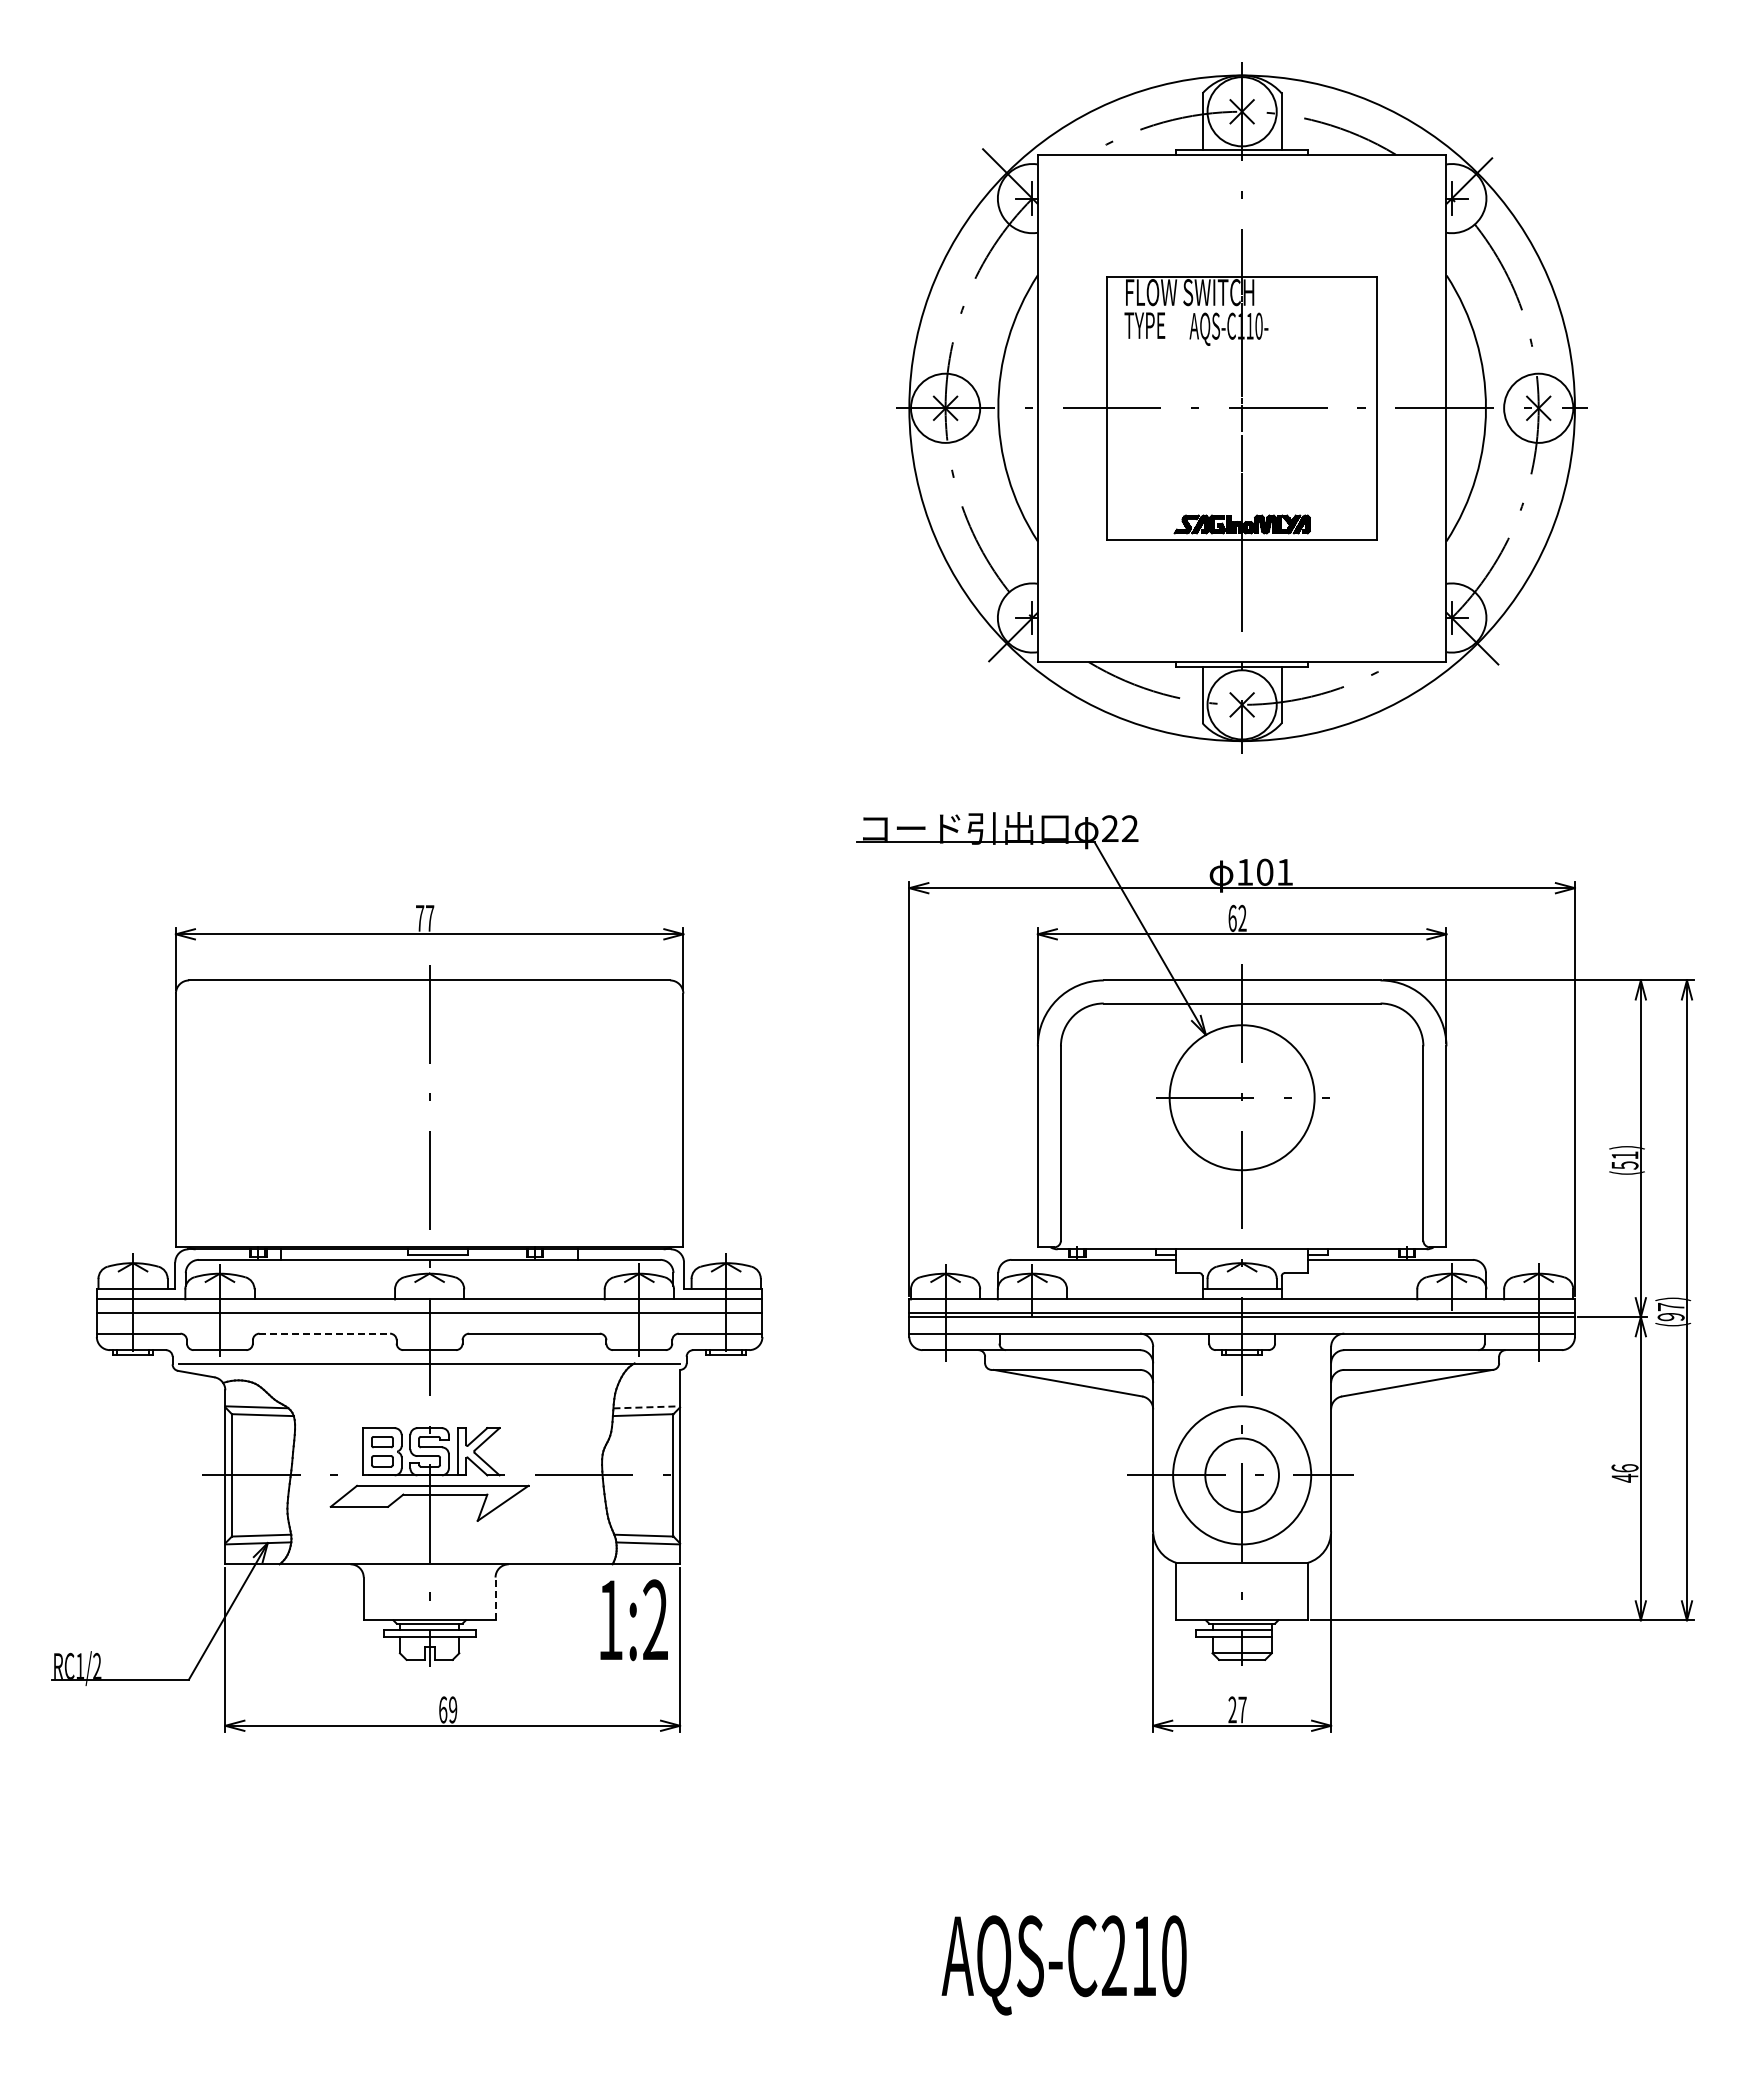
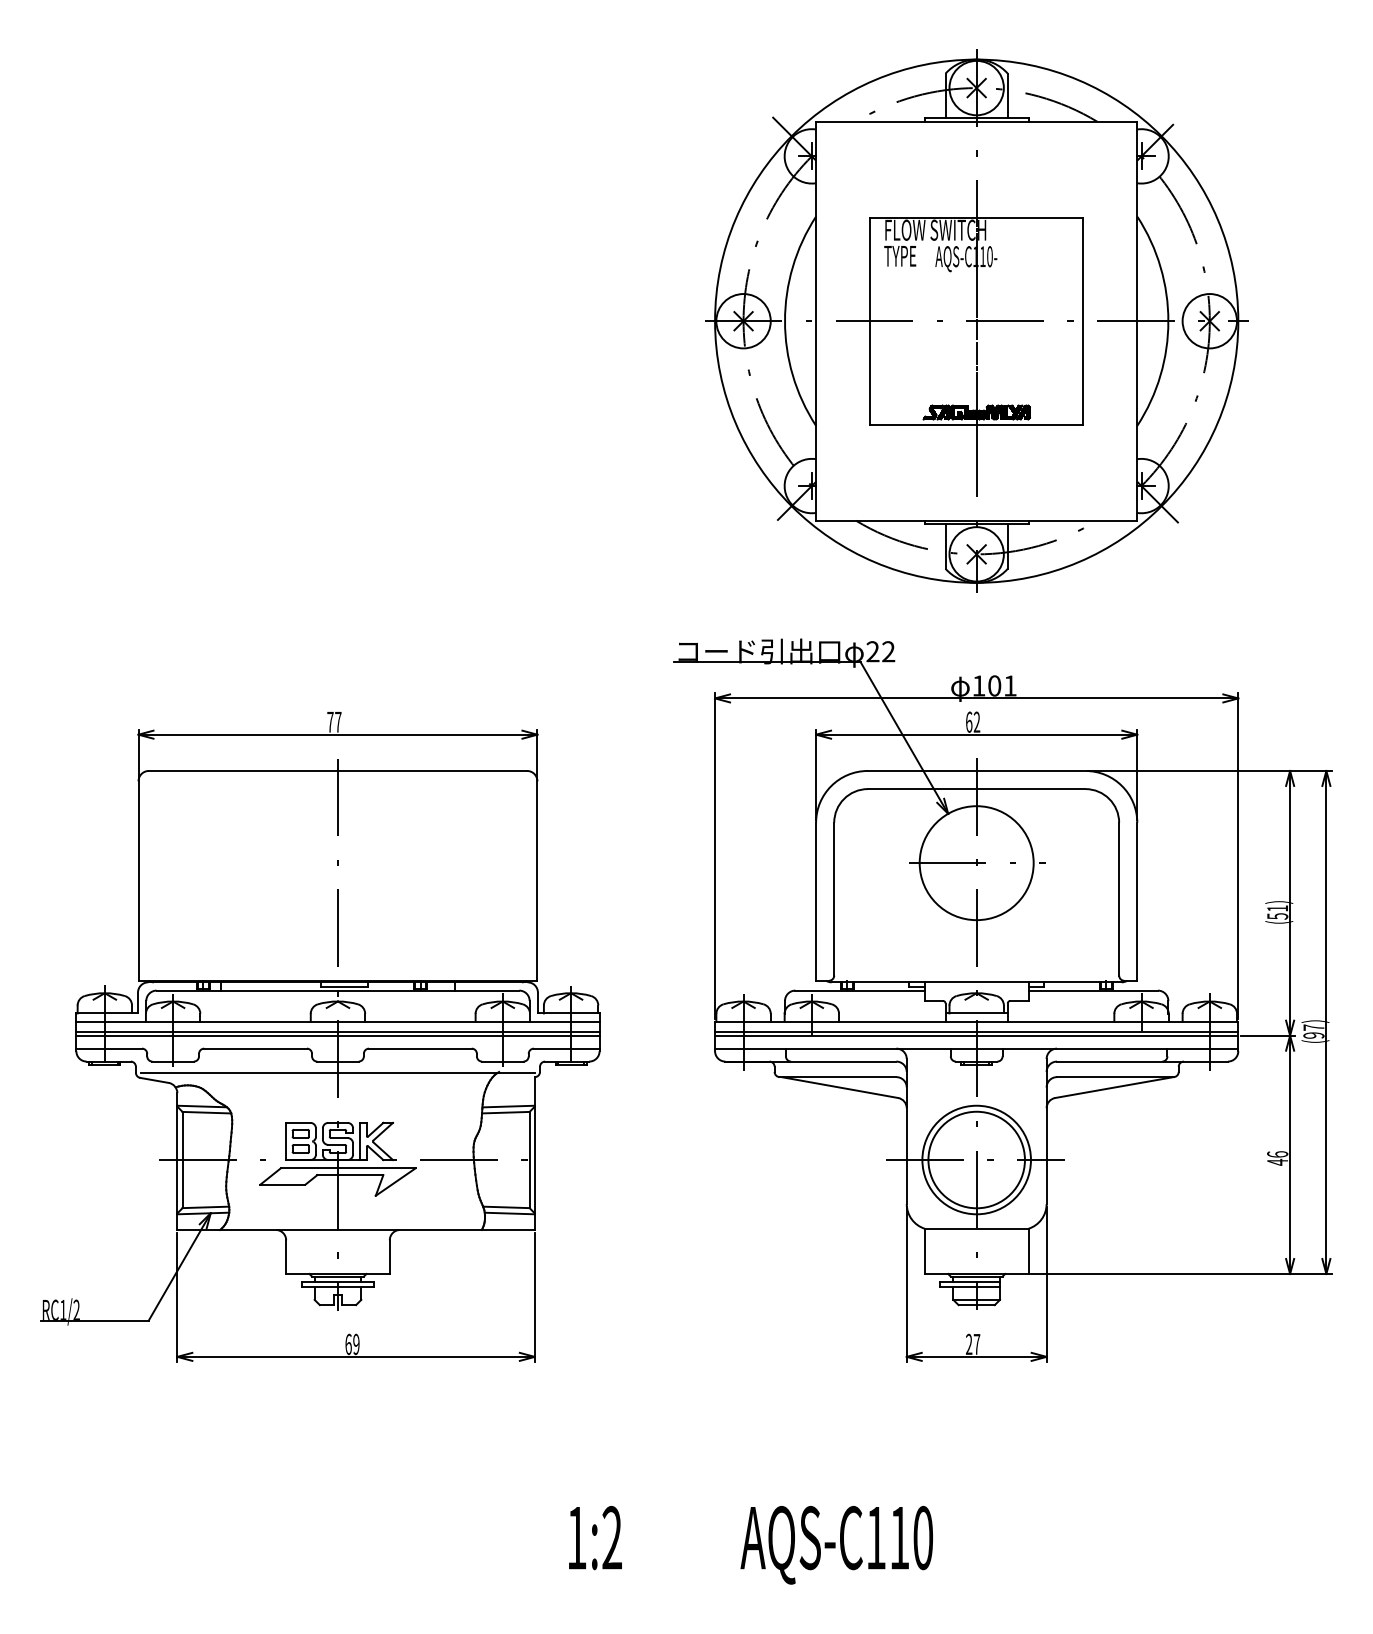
line: (429, 1317) -> (337, 1035), added
line: (325, 1333) -> (256, 1048), dashed -> solid
line: (647, 1407) -> (509, 1106), dashed -> solid
circle: (1241, 1474) -> (976, 1159), size x1.67
line: (495, 1598) -> (389, 1256), dashed -> solid
text: (633, 1620) -> (594, 1538), moved
text: (1113, 1955) -> (875, 1537), AQS-C210 -> AQS-C110

